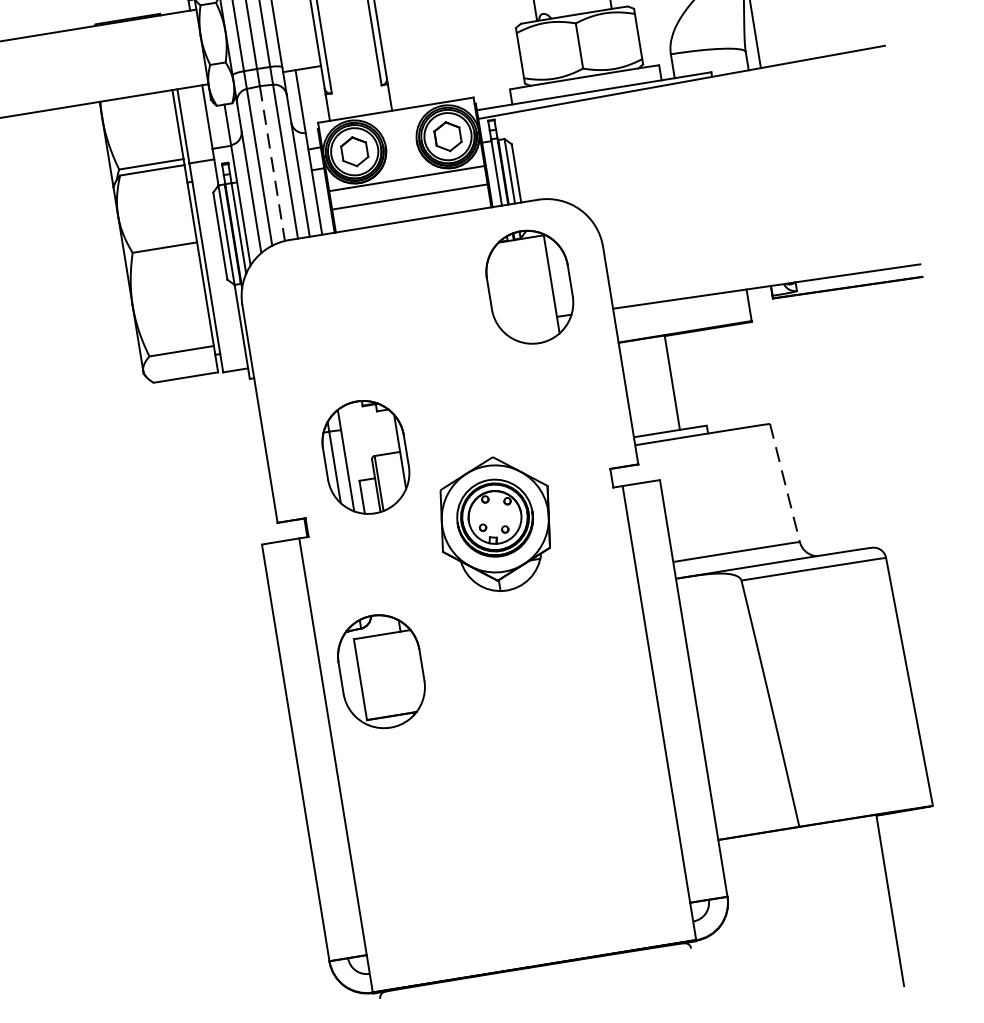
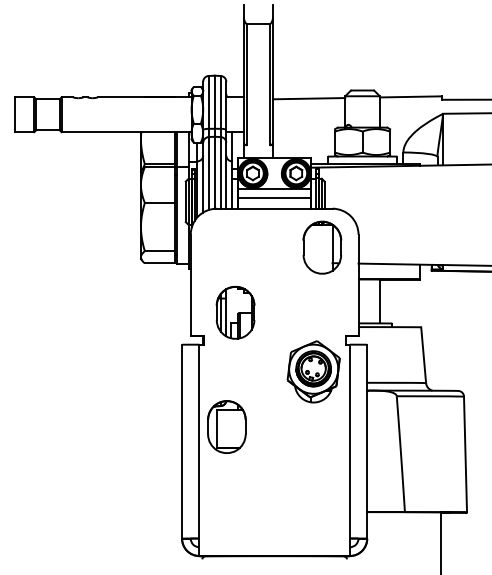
line: (272, 165) -> (214, 173), dashed -> solid
line: (784, 483) -> (423, 355), dashed -> solid
part: (495, 523) -> (313, 371), moved
part: (380, 670) -> (226, 426), moved

